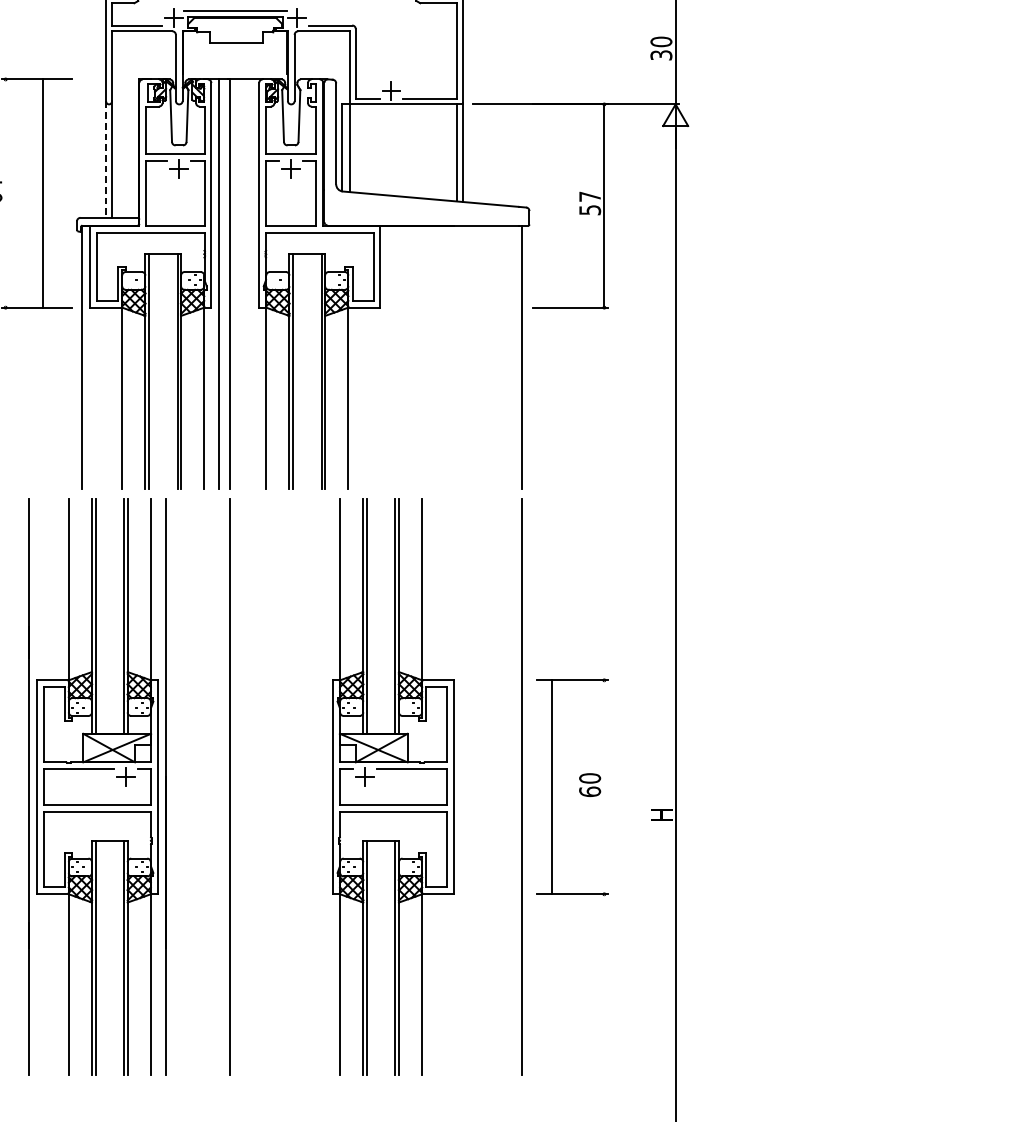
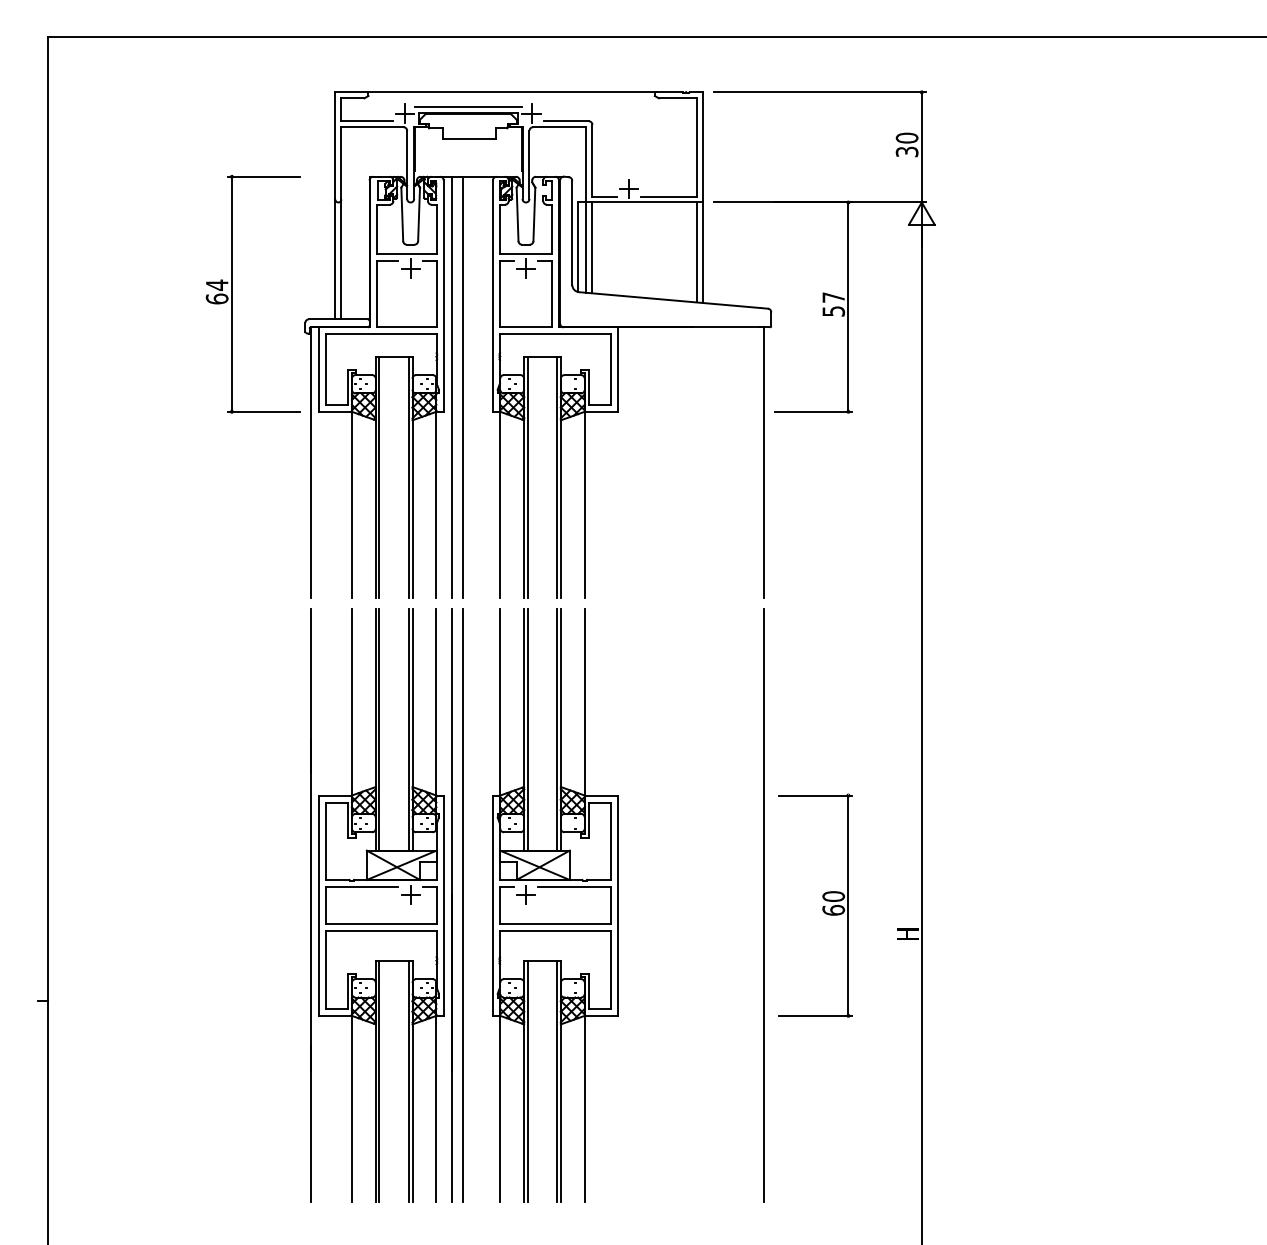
line: (355, 148) -> (592, 247), added
line: (106, 159) -> (335, 259), dashed -> solid
line: (42, 192) -> (231, 293), moved
part: (97, 787) -> (381, 905), moved
part: (393, 787) -> (555, 905), moved
line: (552, 787) -> (848, 905), moved

